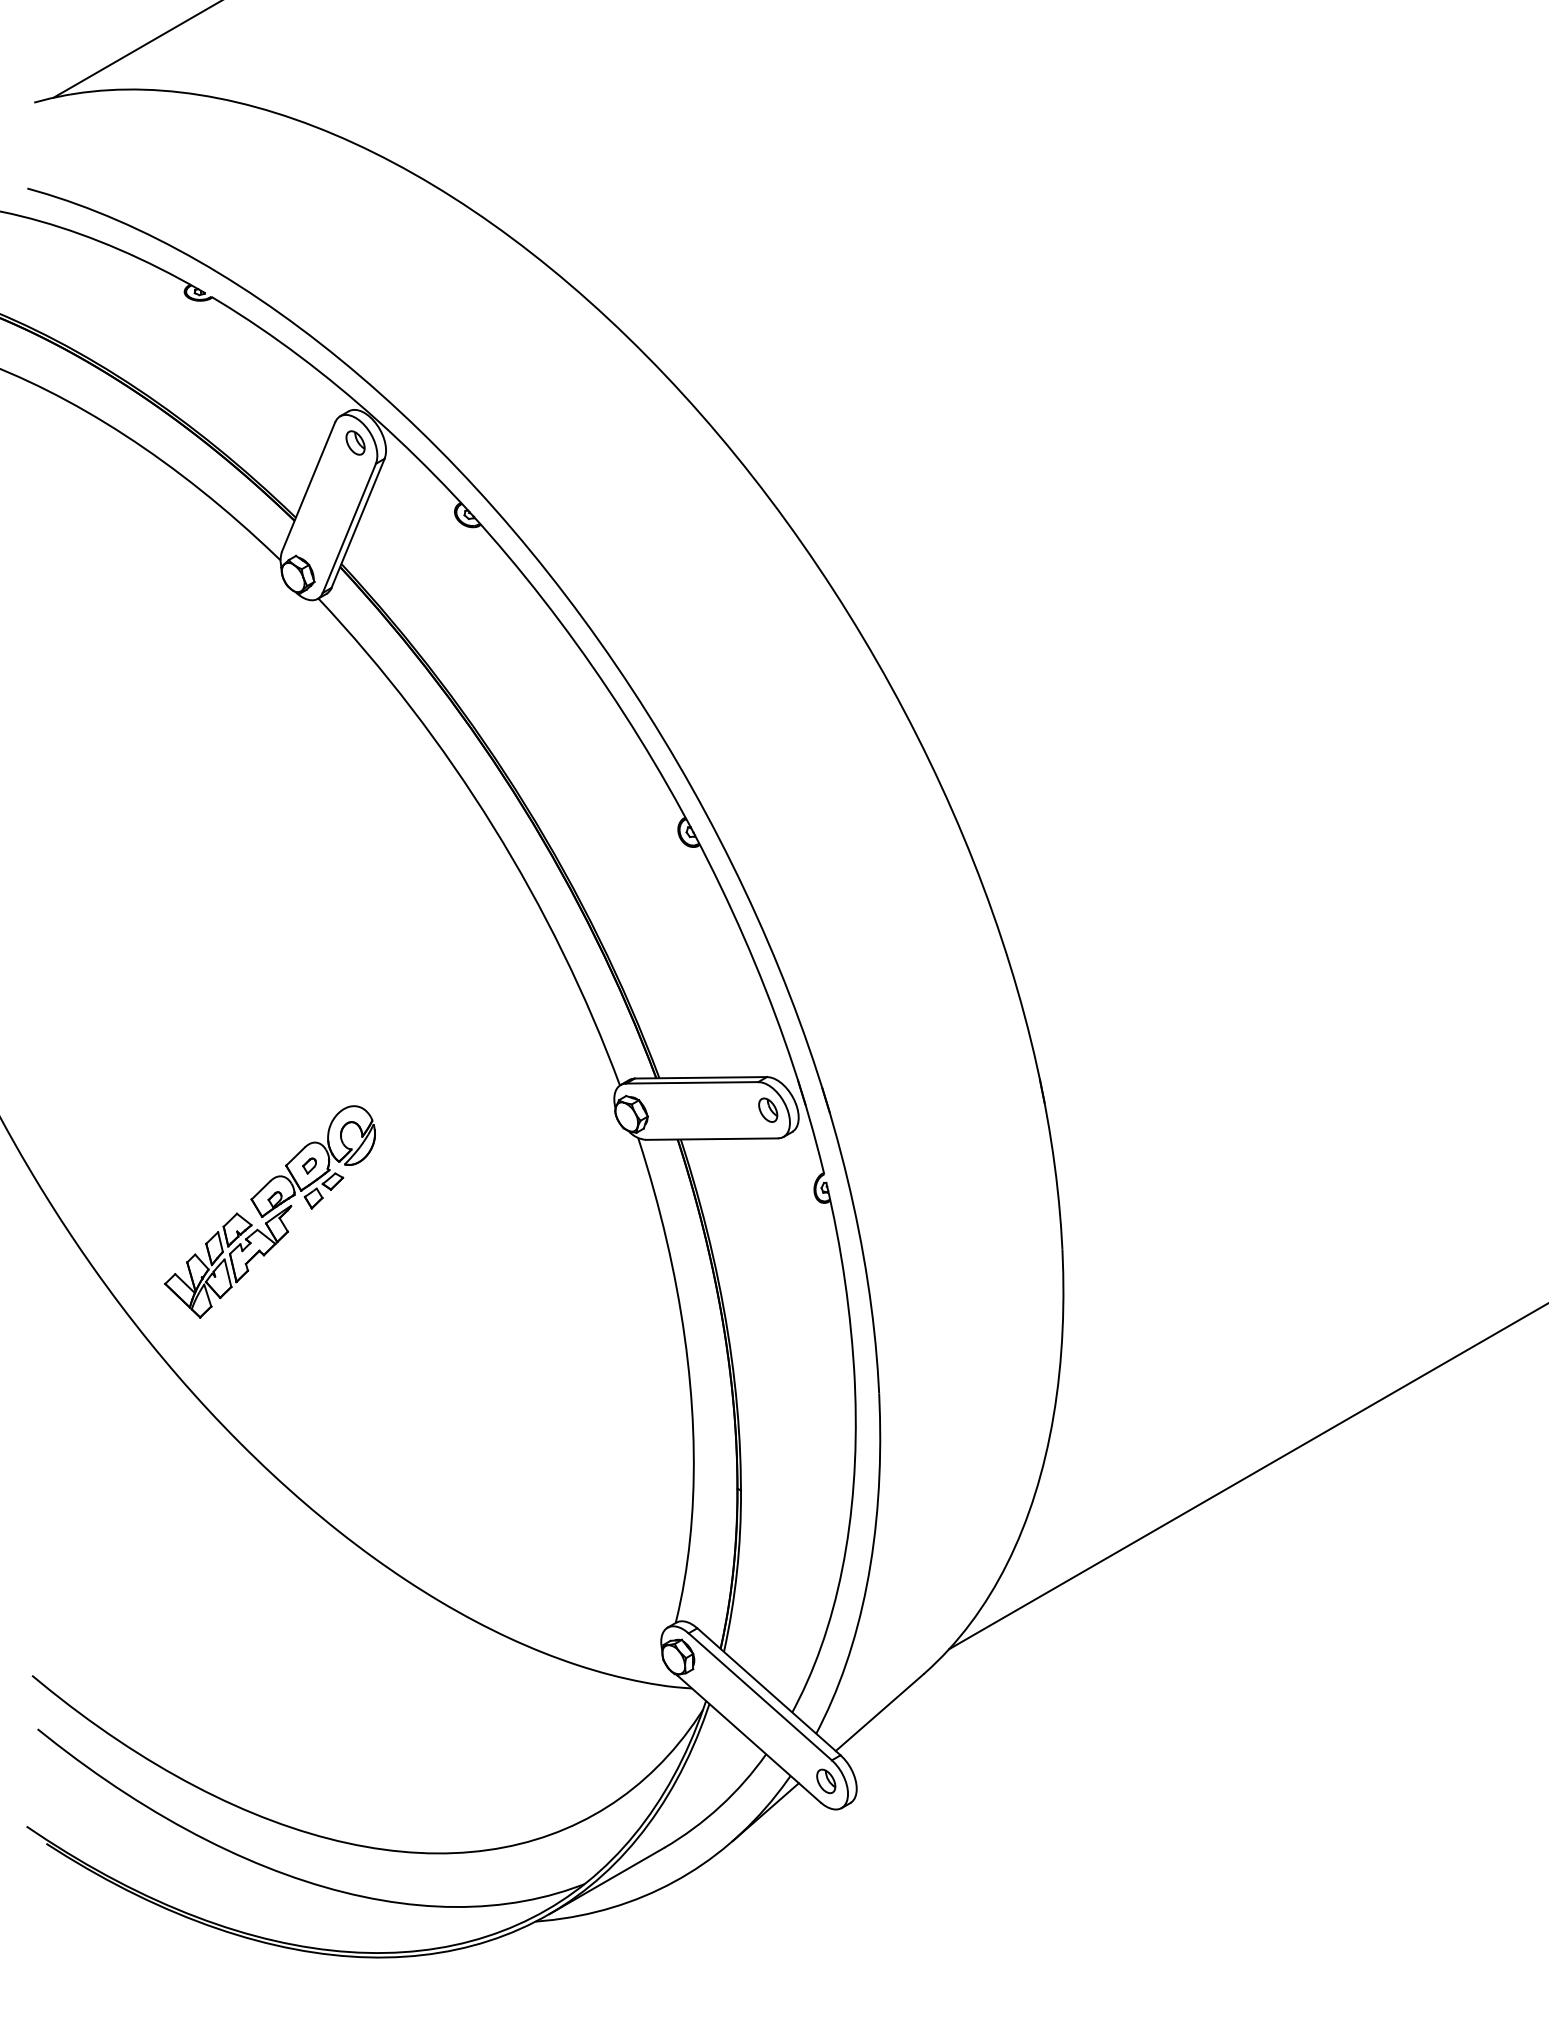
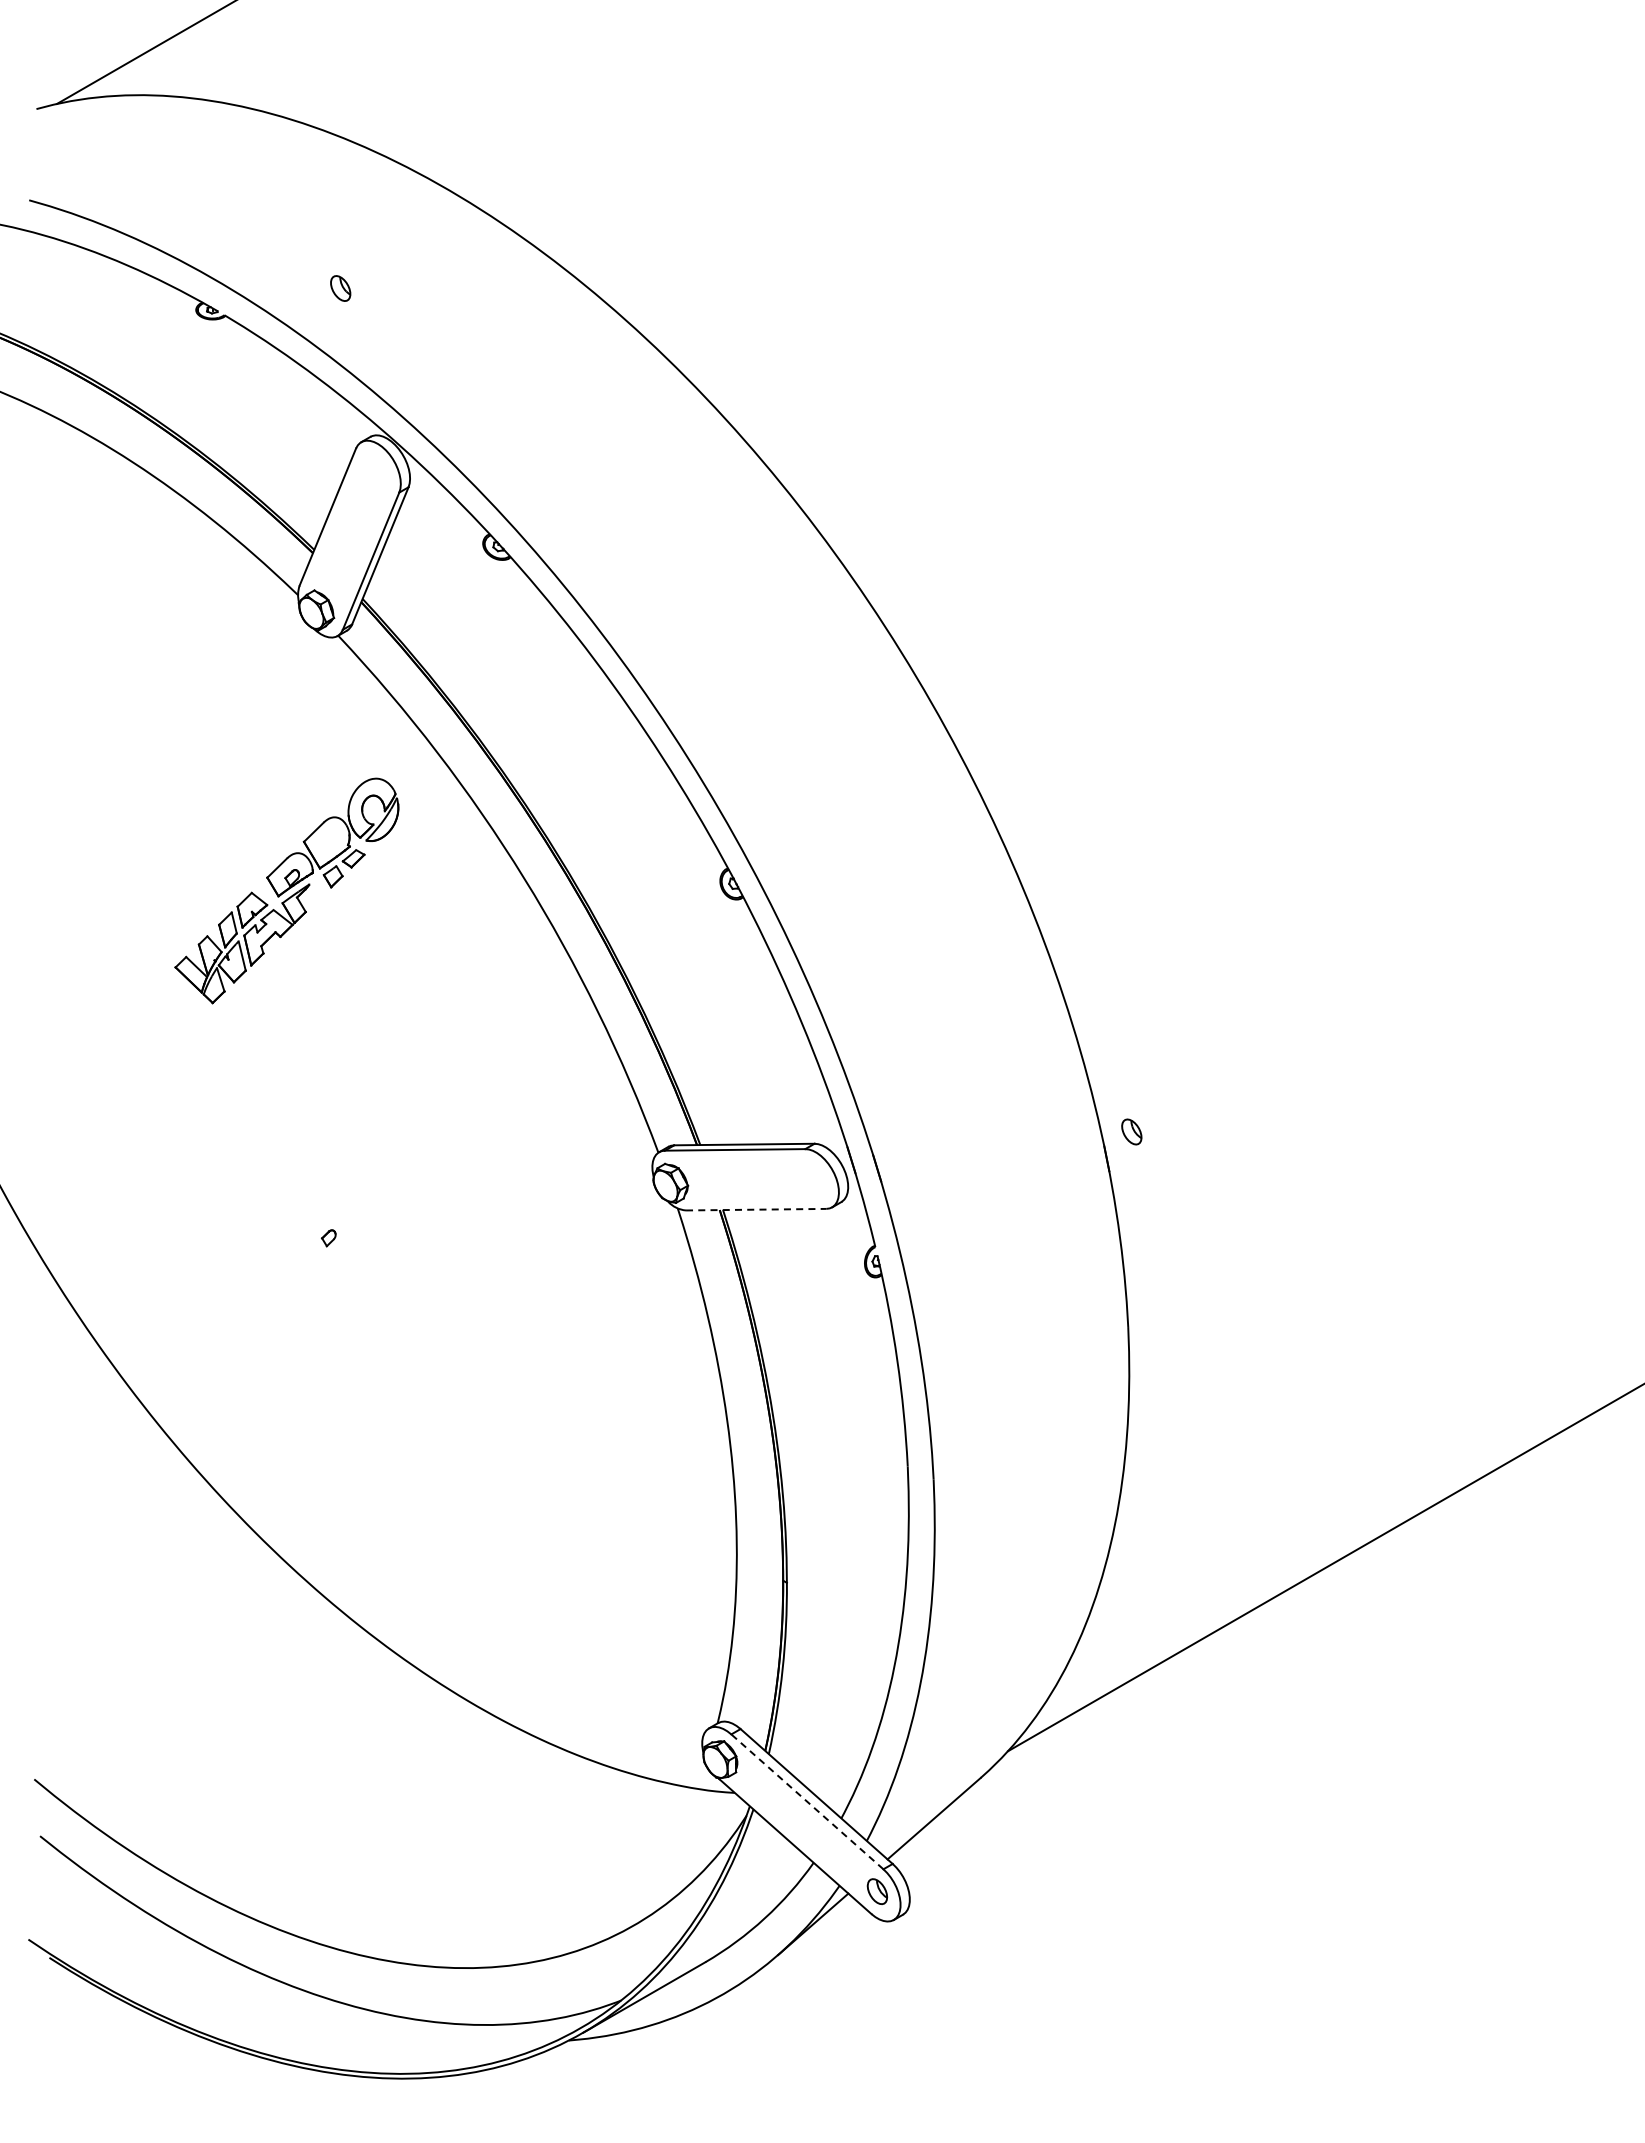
part: (355, 442) -> (340, 288), moved
part: (767, 1109) -> (1131, 1131), moved
line: (712, 1138) -> (756, 1209), solid -> dashed
part: (269, 1211) -> (286, 890), moved
line: (760, 1696) -> (807, 1801), solid -> dashed

